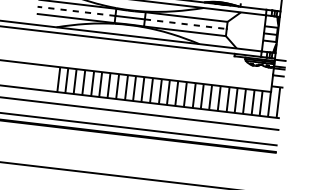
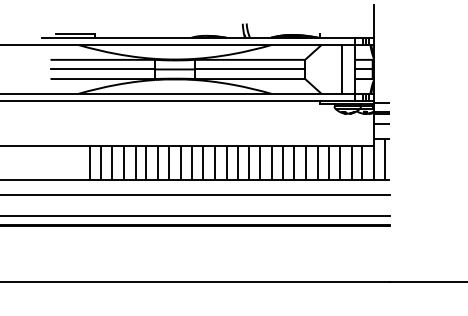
line: (76, 11) -> (102, 69), dashed -> solid
line: (186, 24) -> (250, 69), dashed -> solid
line: (253, 32) -> (341, 69), added

